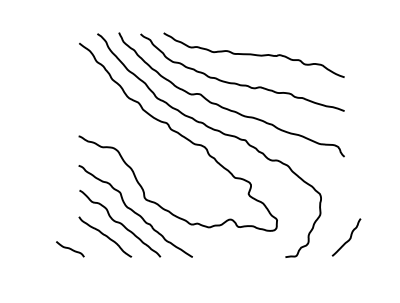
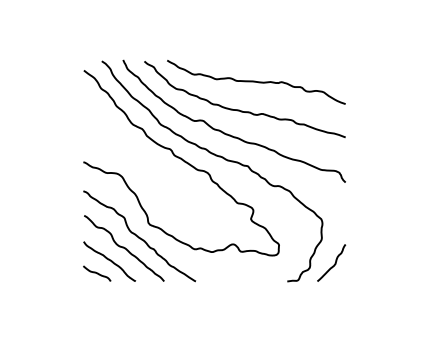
curve: (348, 238) -> (333, 264), moved
curve: (70, 249) -> (97, 273), moved

